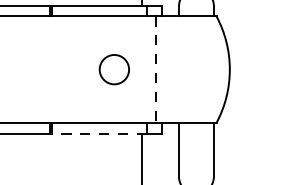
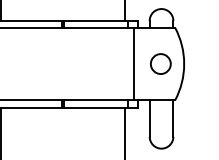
circle: (113, 68) -> (160, 63), moved
line: (156, 70) -> (134, 64), dashed -> solid
line: (99, 133) -> (95, 107), dashed -> solid

